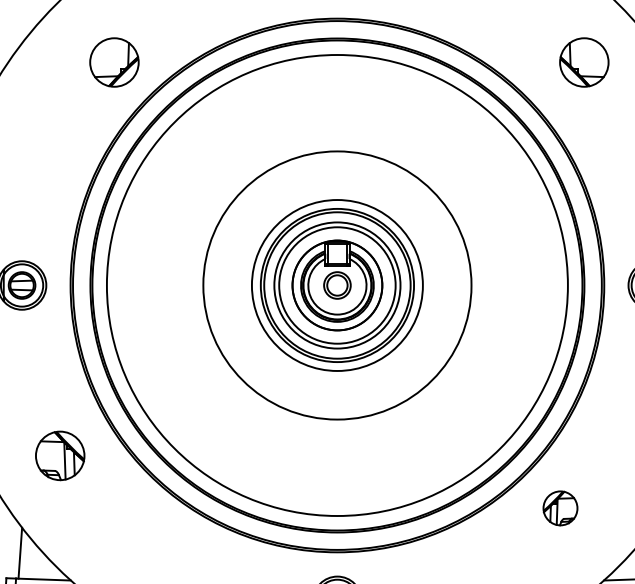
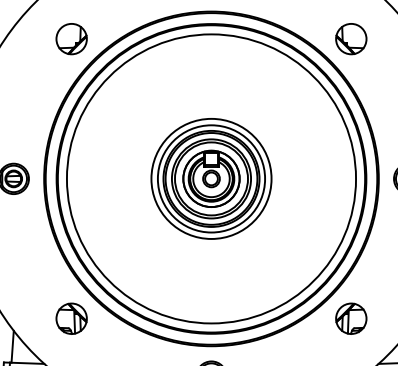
part: (584, 63) -> (351, 39), moved
circle: (337, 284) -> (211, 178), size x0.71
part: (59, 455) -> (71, 318), moved
part: (560, 508) -> (351, 318), size x1.43

